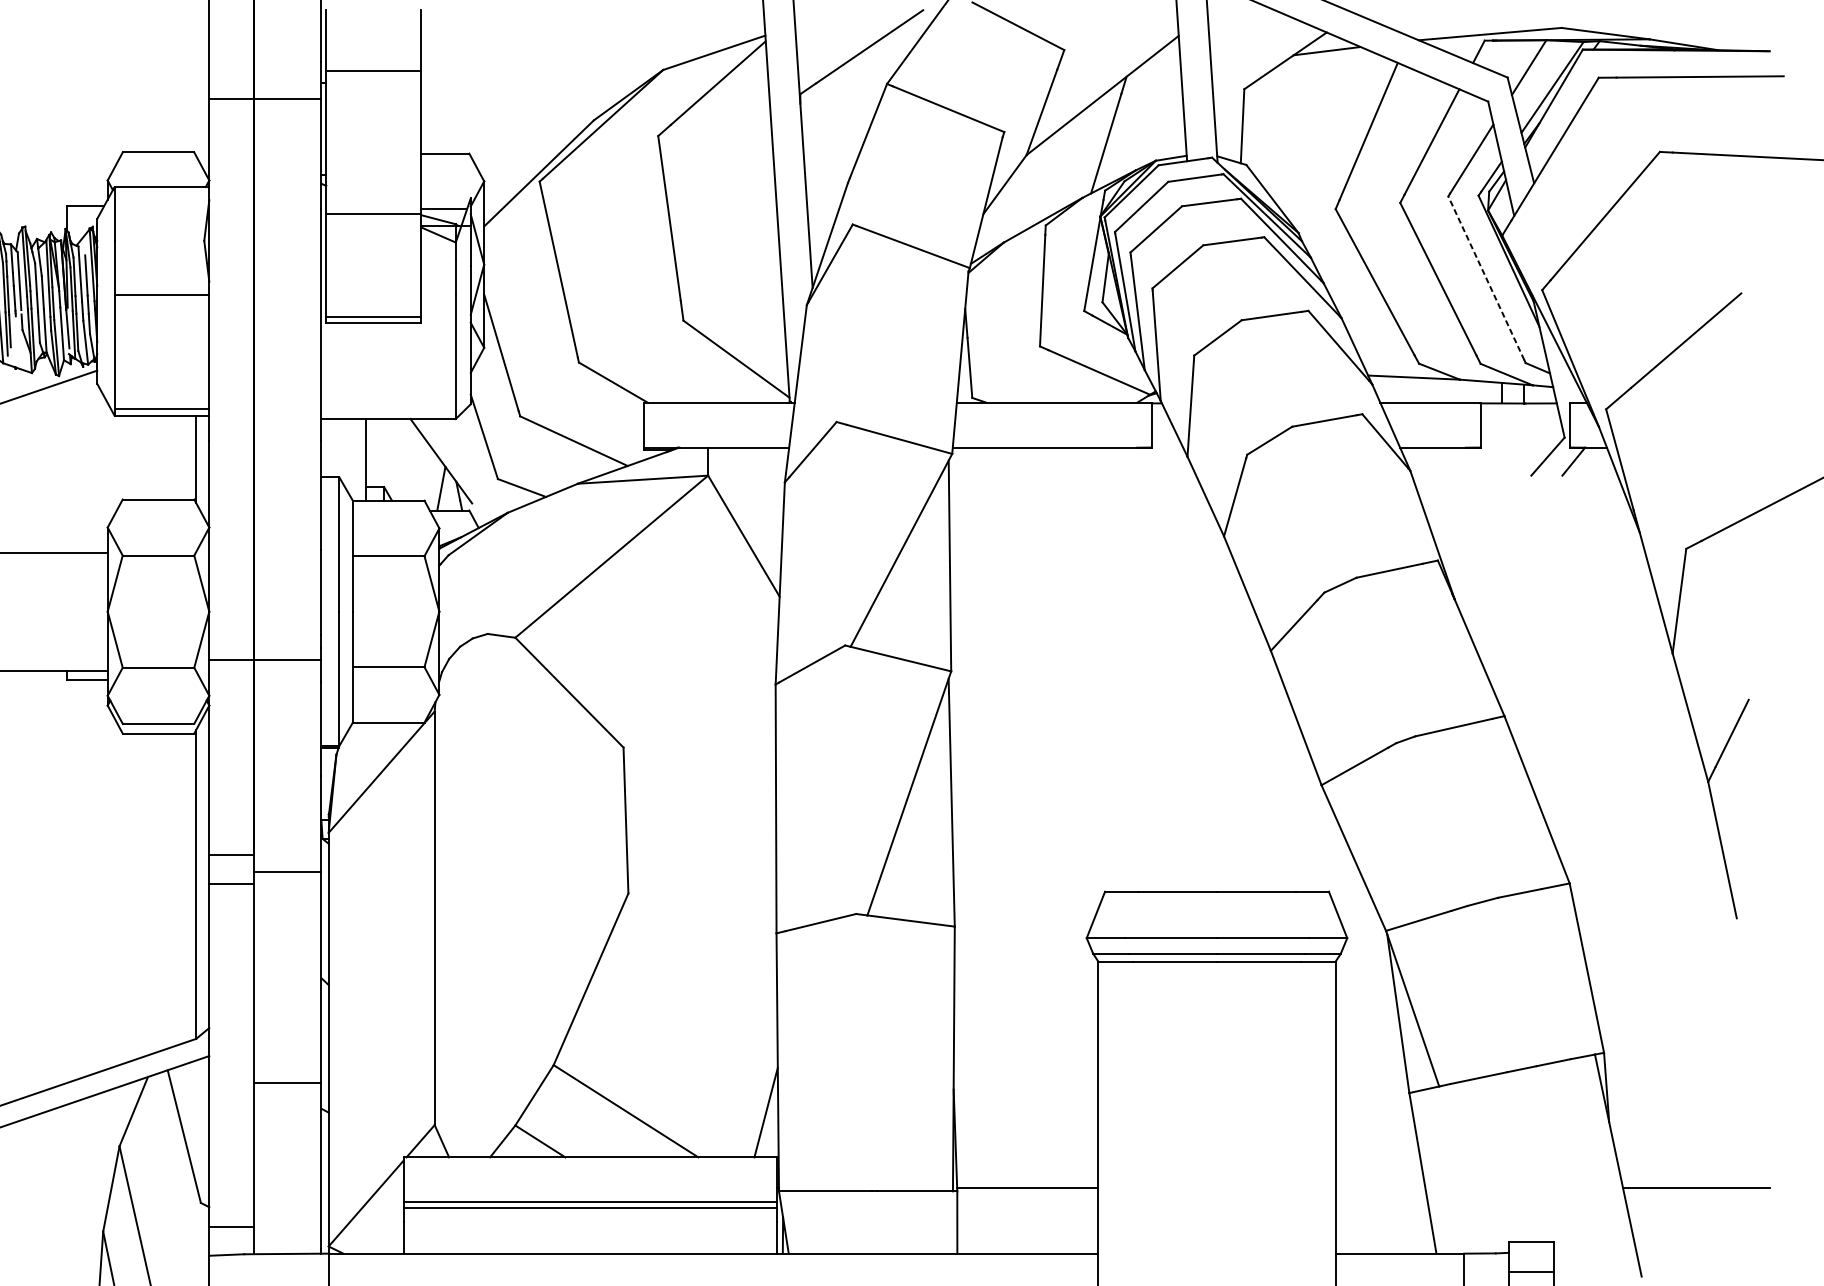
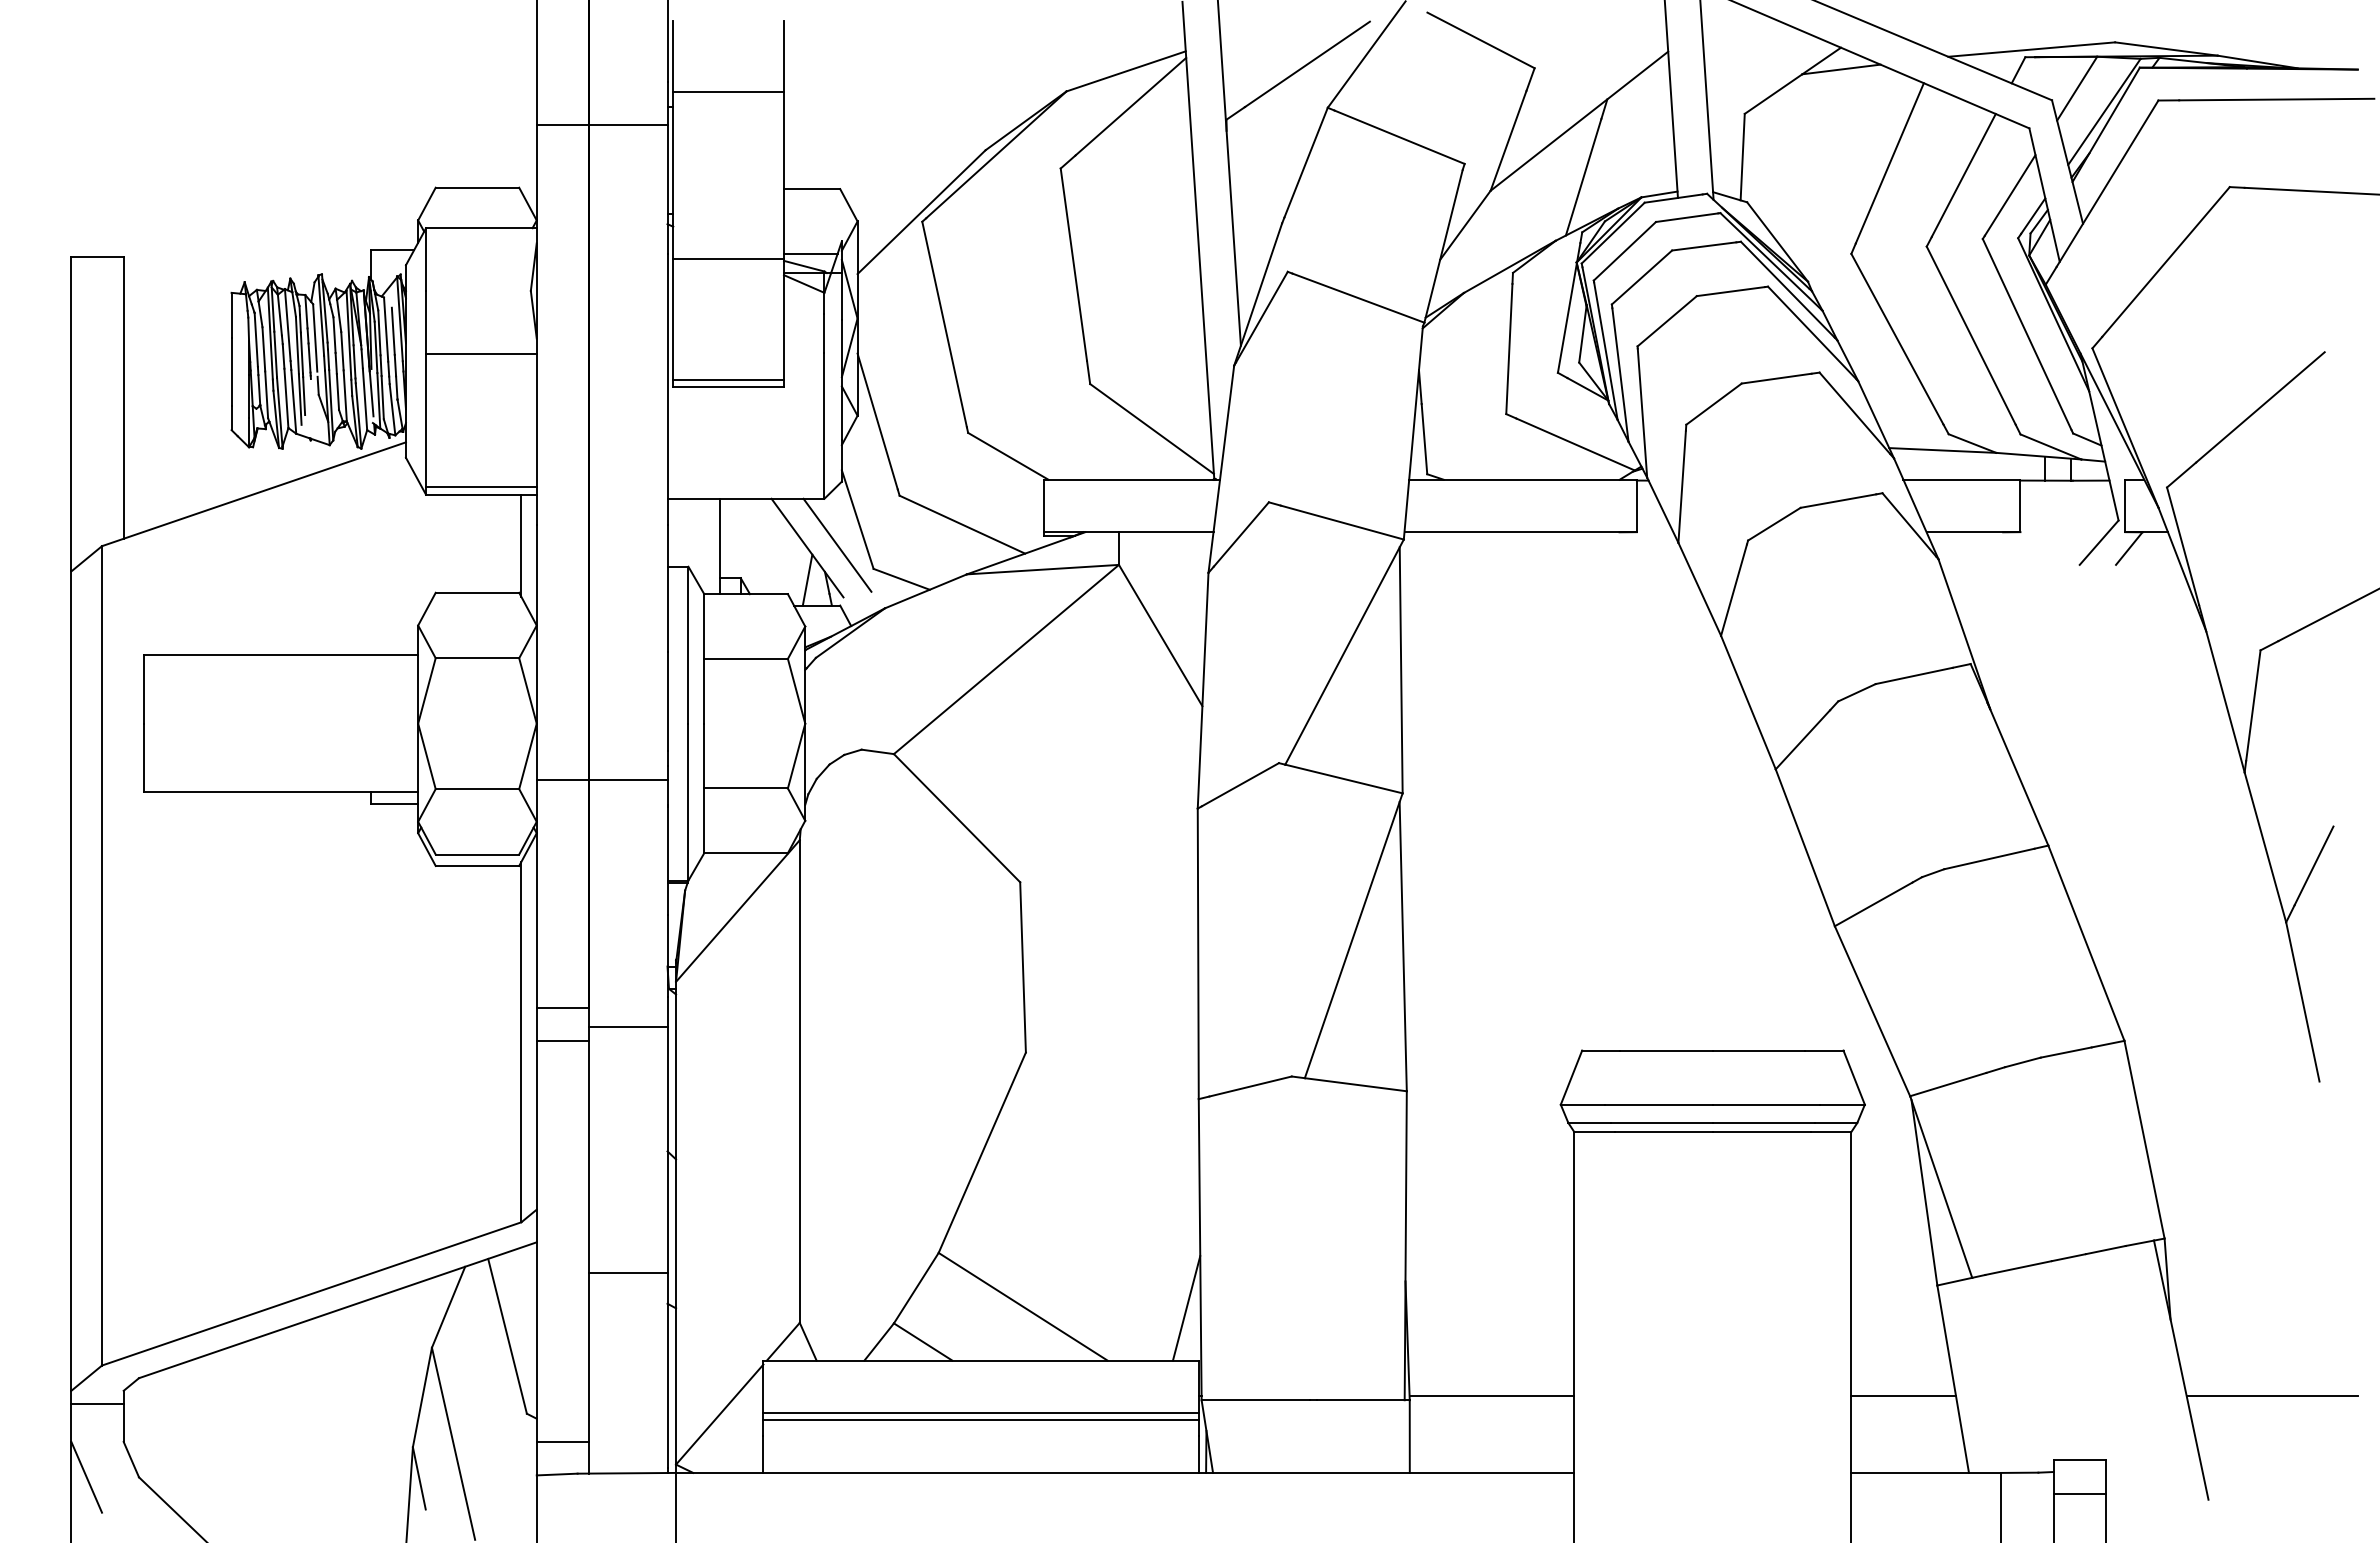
line: (1485, 278) -> (2026, 334), dashed -> solid
line: (467, 458) -> (837, 544), added
line: (1380, 1188) -> (1903, 1396), added

